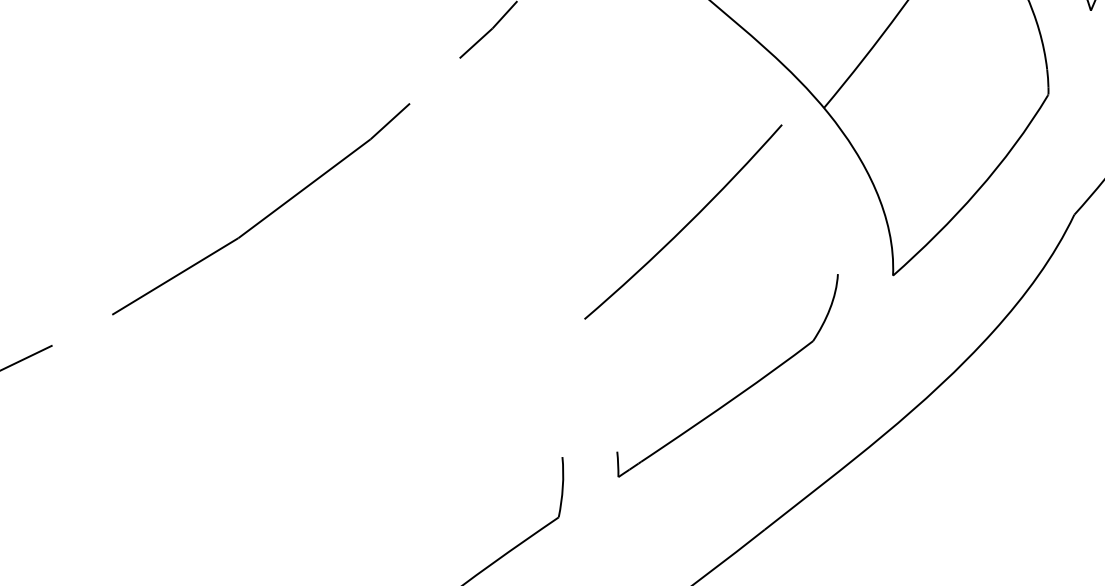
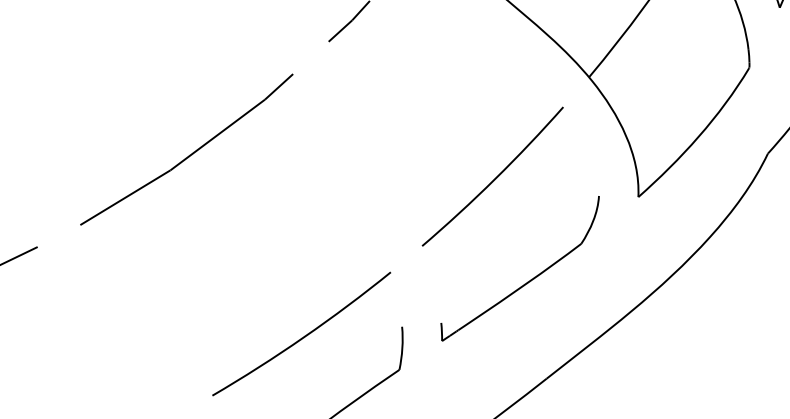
arc: (686, 224) -> (495, 178), moved
arc: (423, 471) -> (302, 337), added

